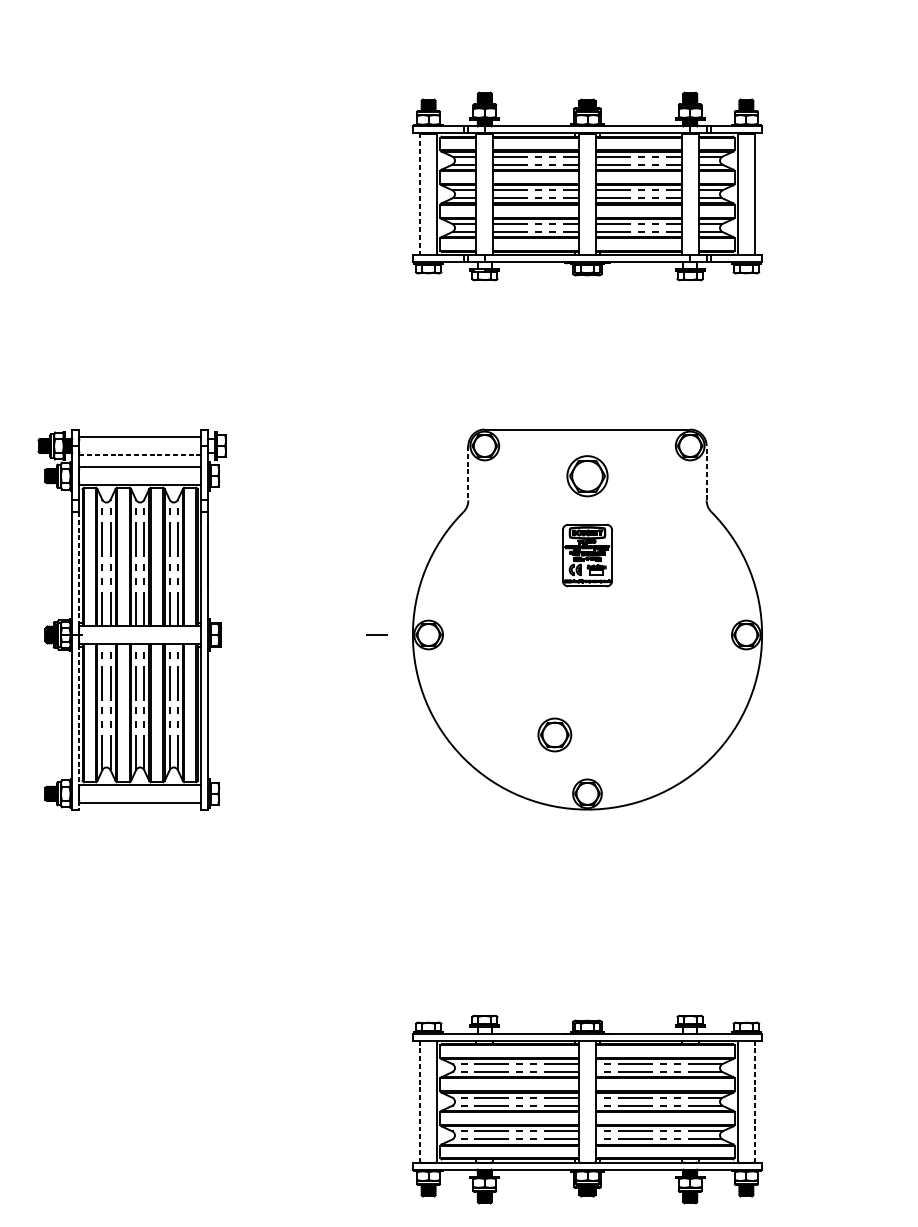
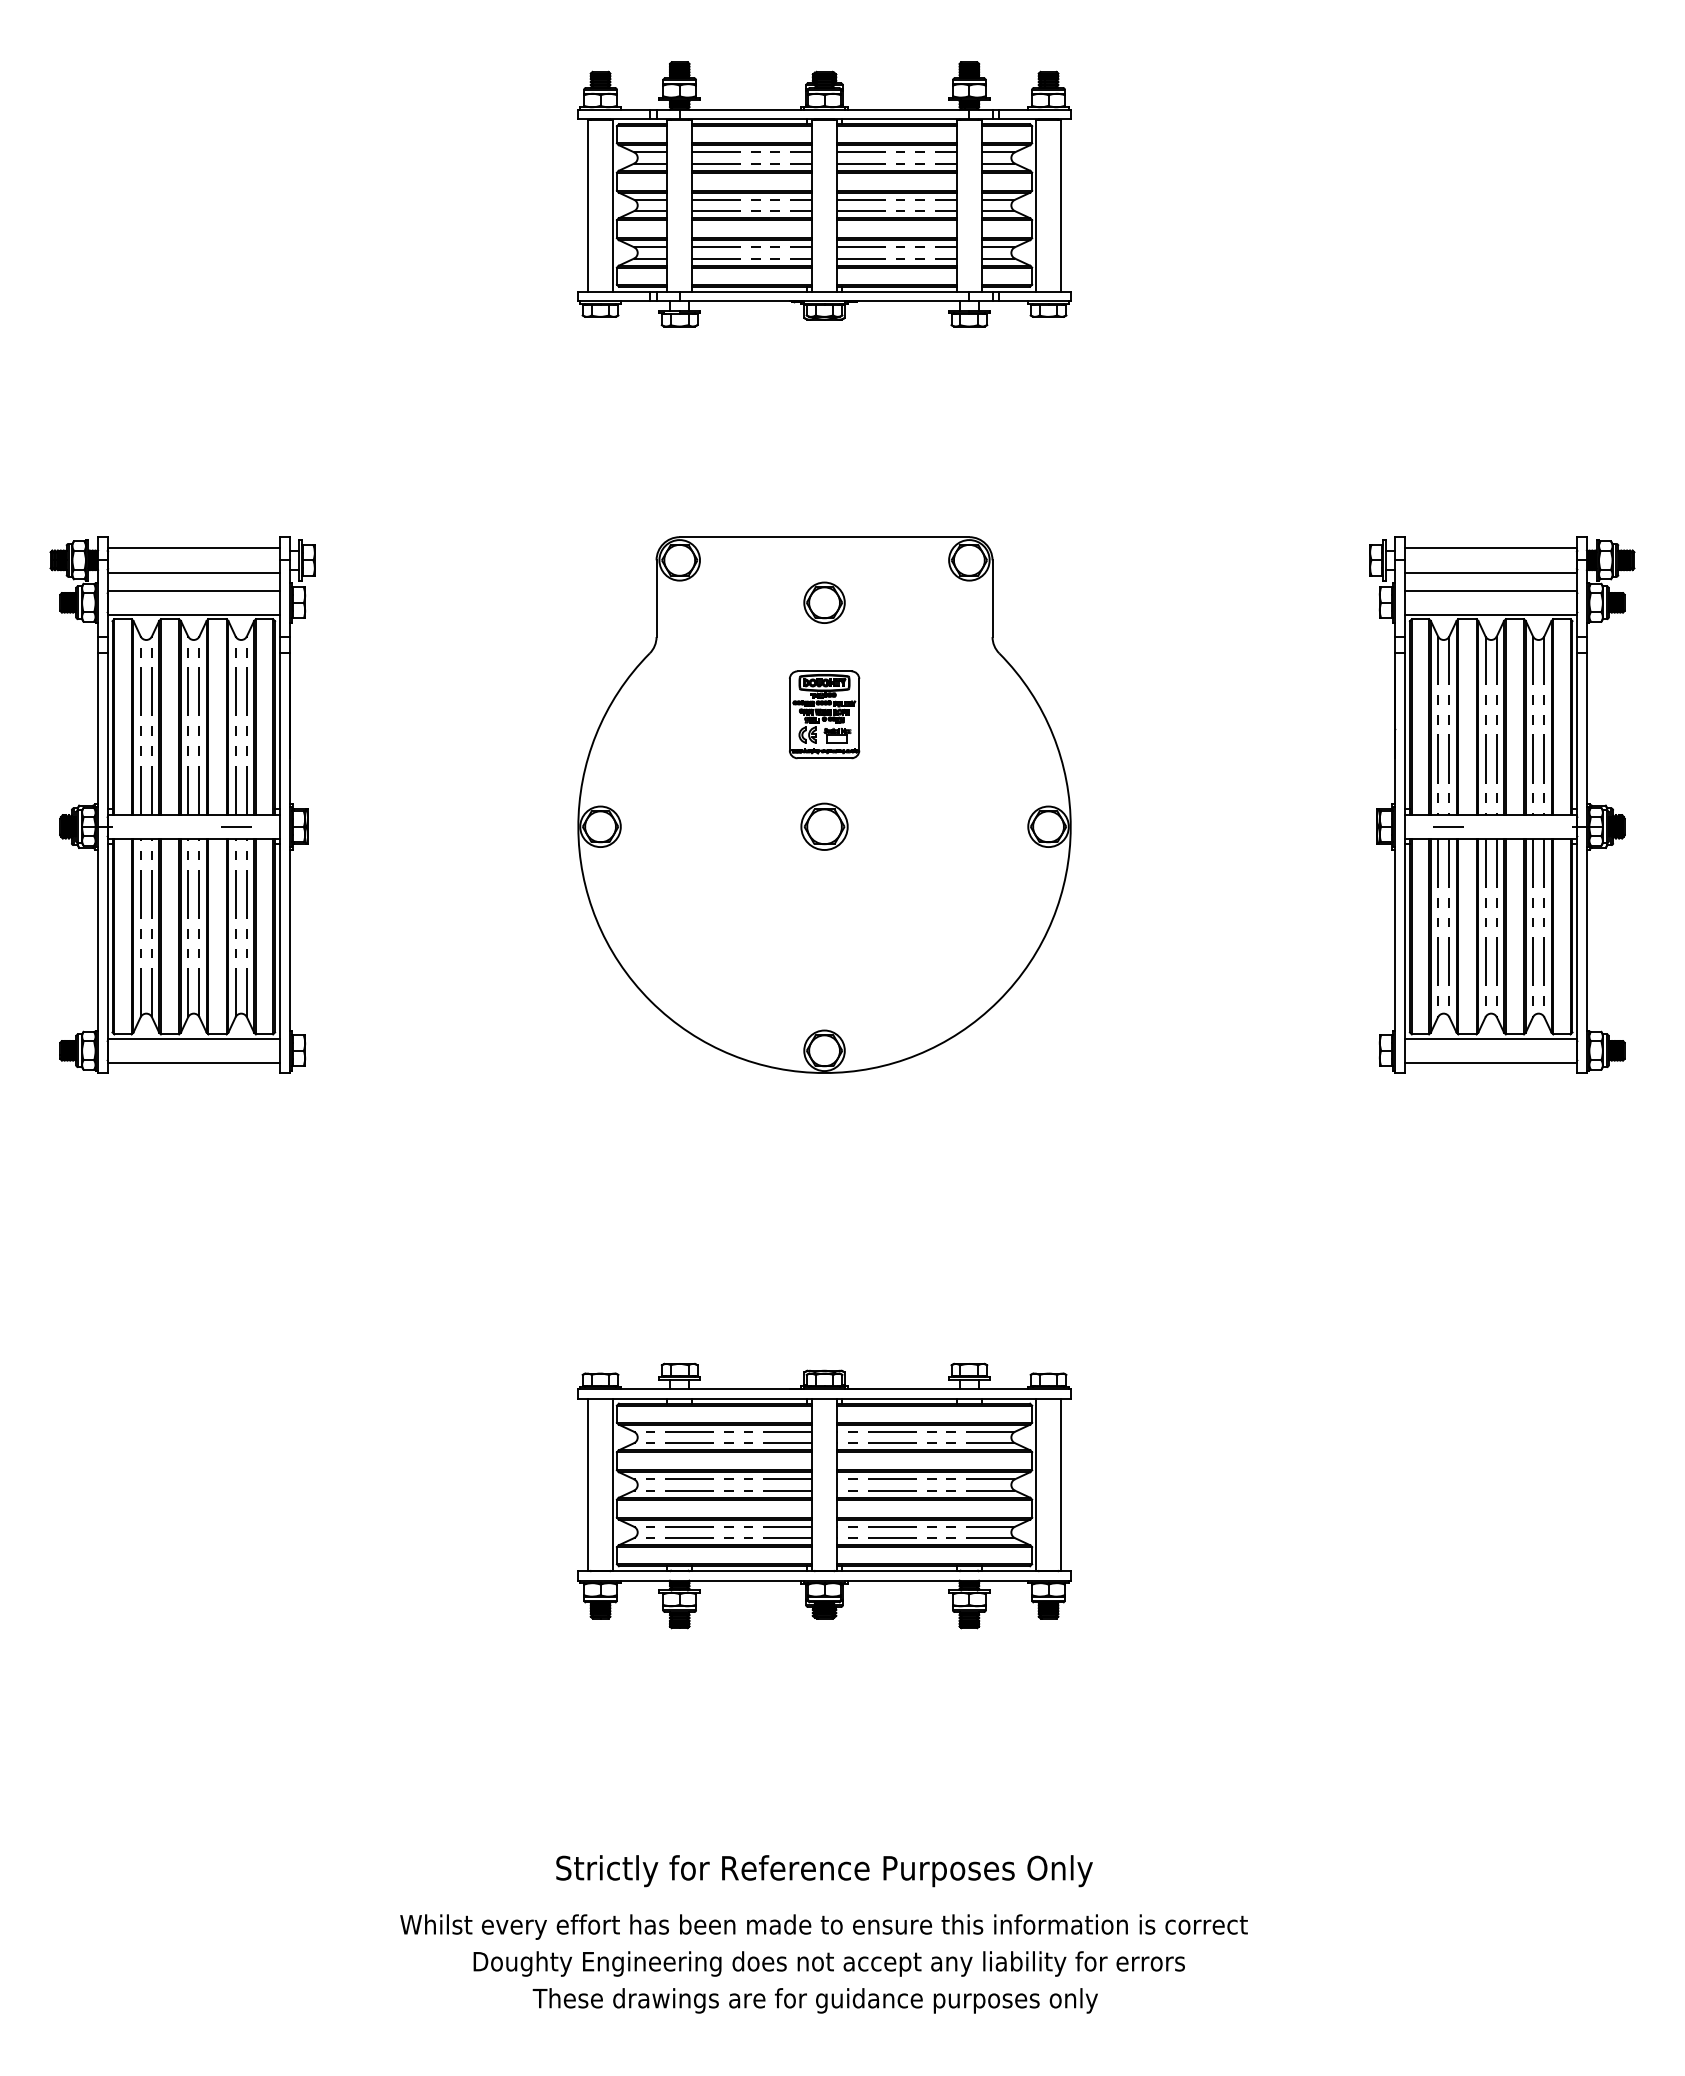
line: (420, 194) -> (588, 205), dashed -> solid
line: (139, 454) -> (193, 572), dashed -> solid
line: (468, 473) -> (656, 599), dashed -> solid
line: (706, 473) -> (992, 598), dashed -> solid
part: (587, 475) -> (824, 602), size x0.71
line: (377, 634) -> (236, 826), moved
line: (78, 661) -> (107, 863), dashed -> solid
part: (554, 734) -> (824, 826), moved
line: (420, 1101) -> (588, 1484), dashed -> solid
line: (754, 1101) -> (1060, 1484), dashed -> solid

